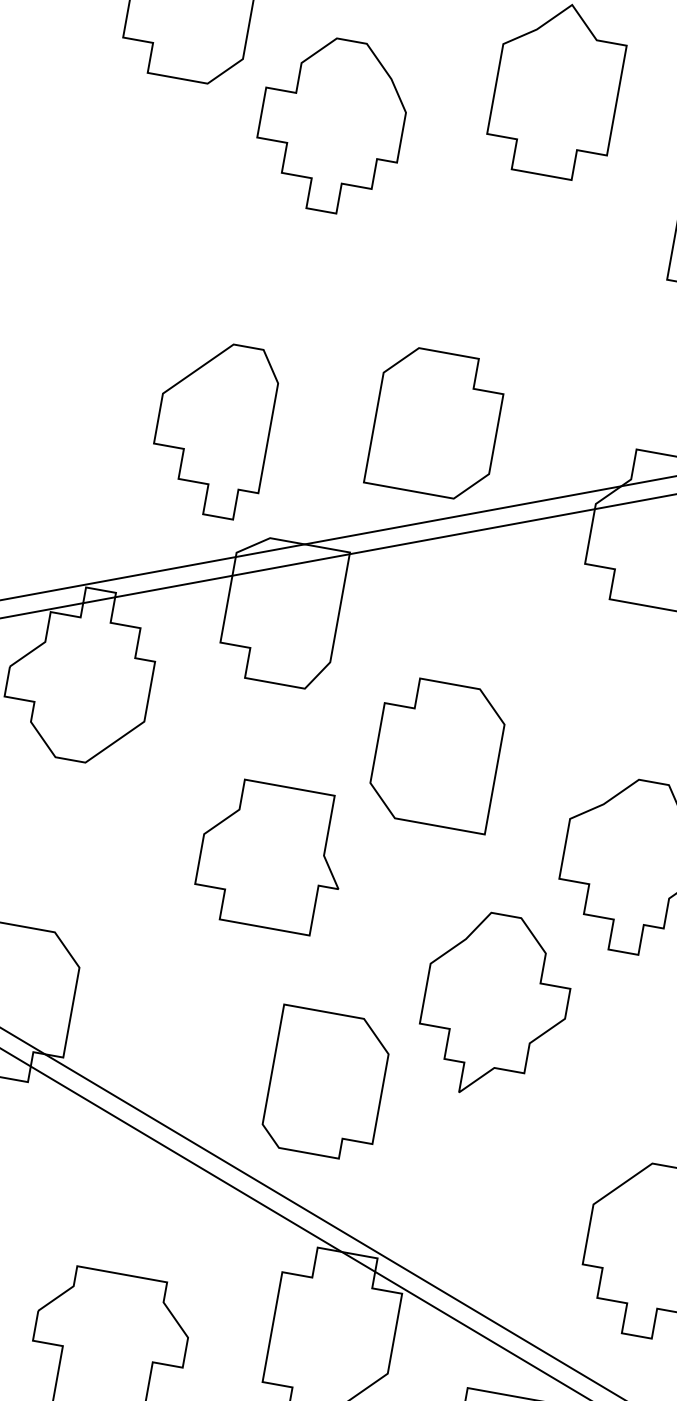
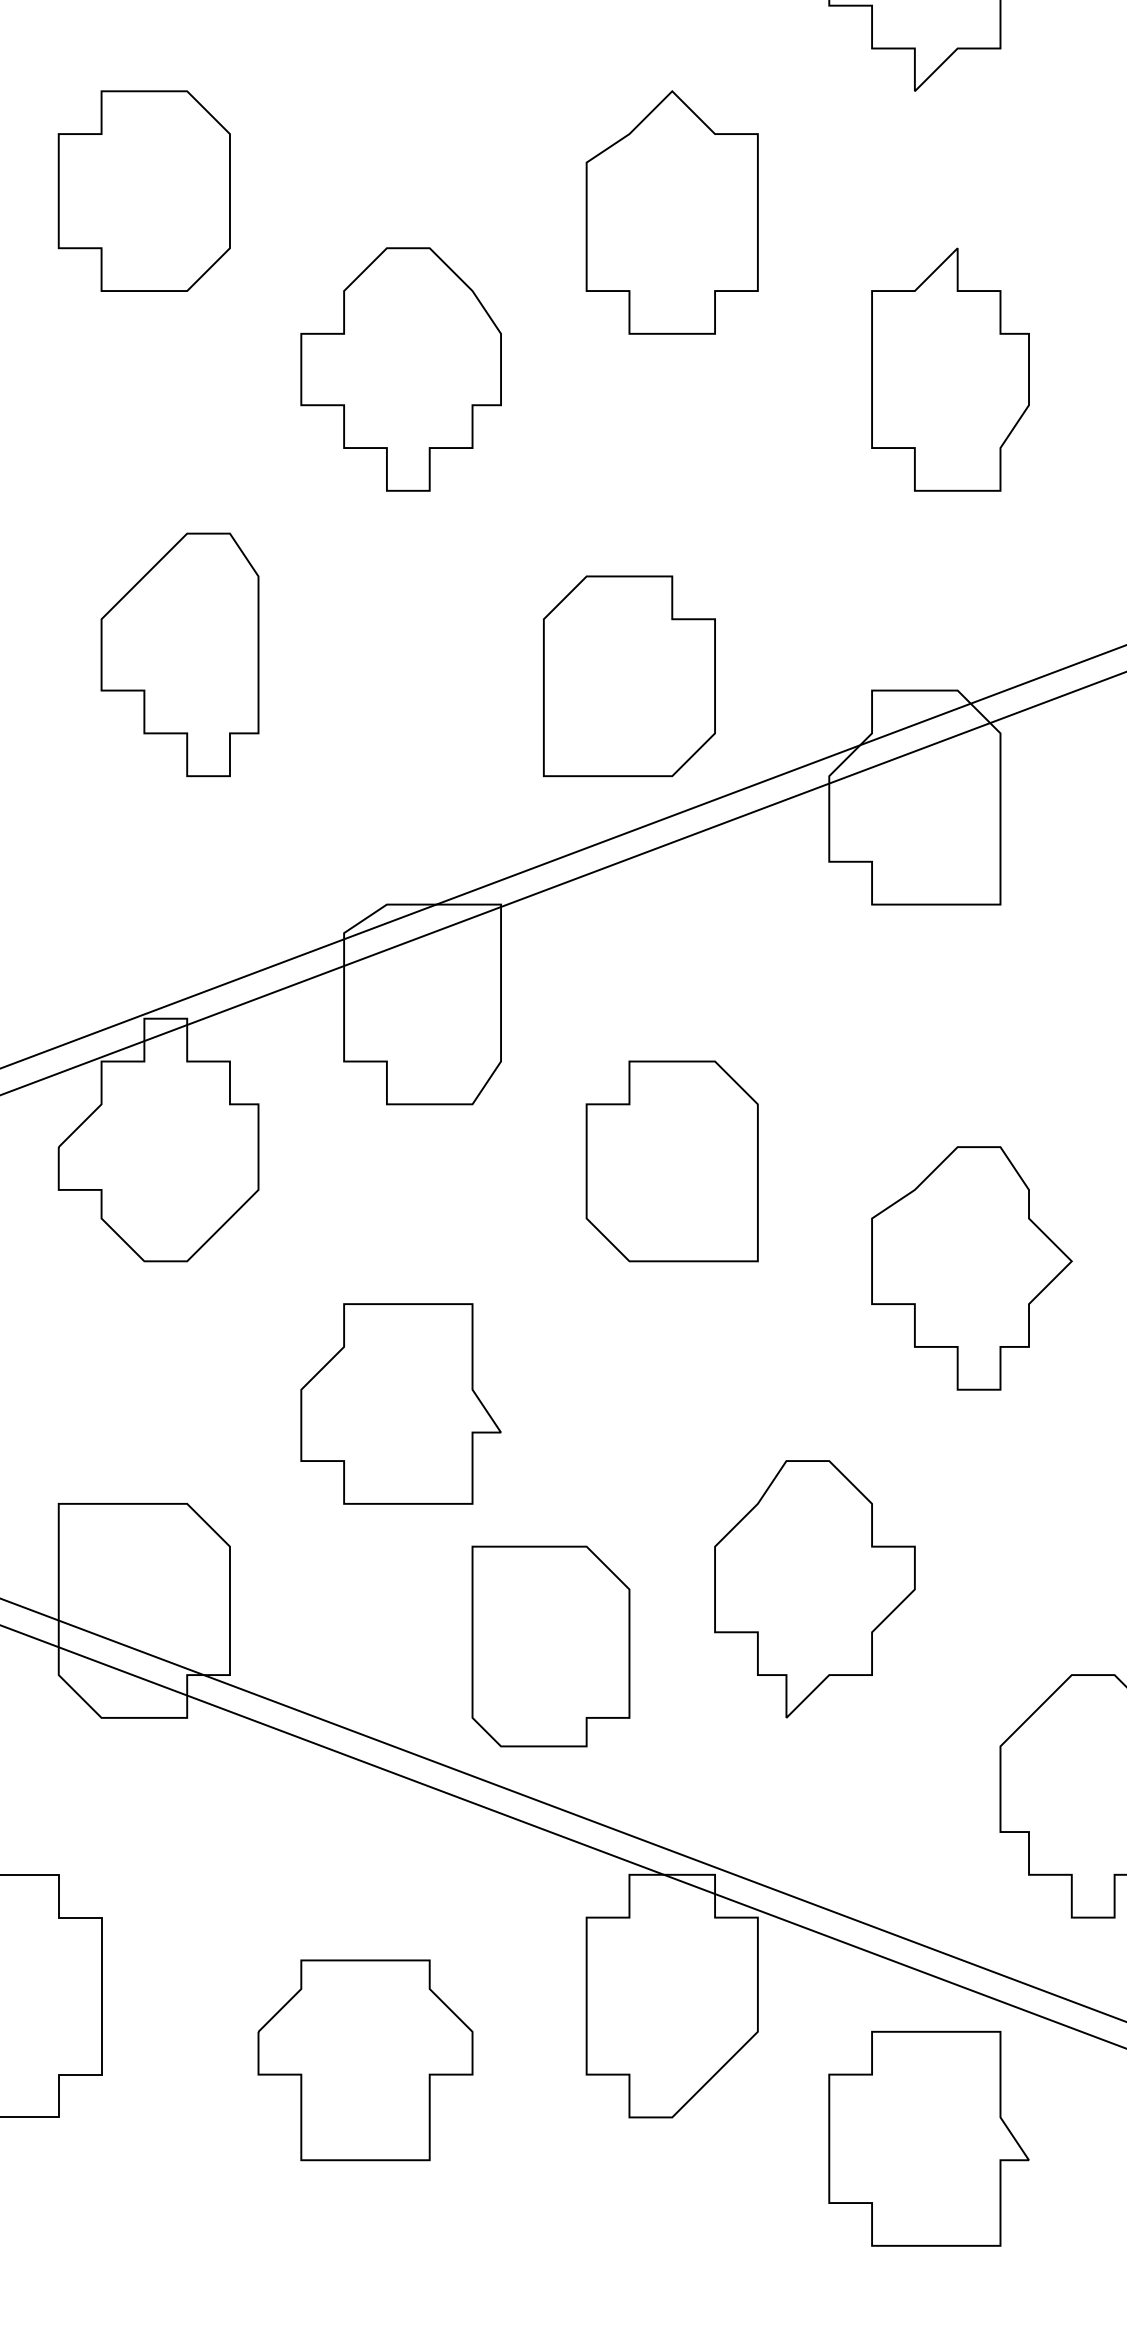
part: (331, 125) -> (400, 369), moved
part: (436, 423) -> (629, 676), moved
part: (213, 428) -> (179, 654), moved
part: (271, 856) -> (400, 1403), moved
part: (494, 1006) -> (814, 1589), moved
part: (326, 1084) -> (550, 1646), moved

